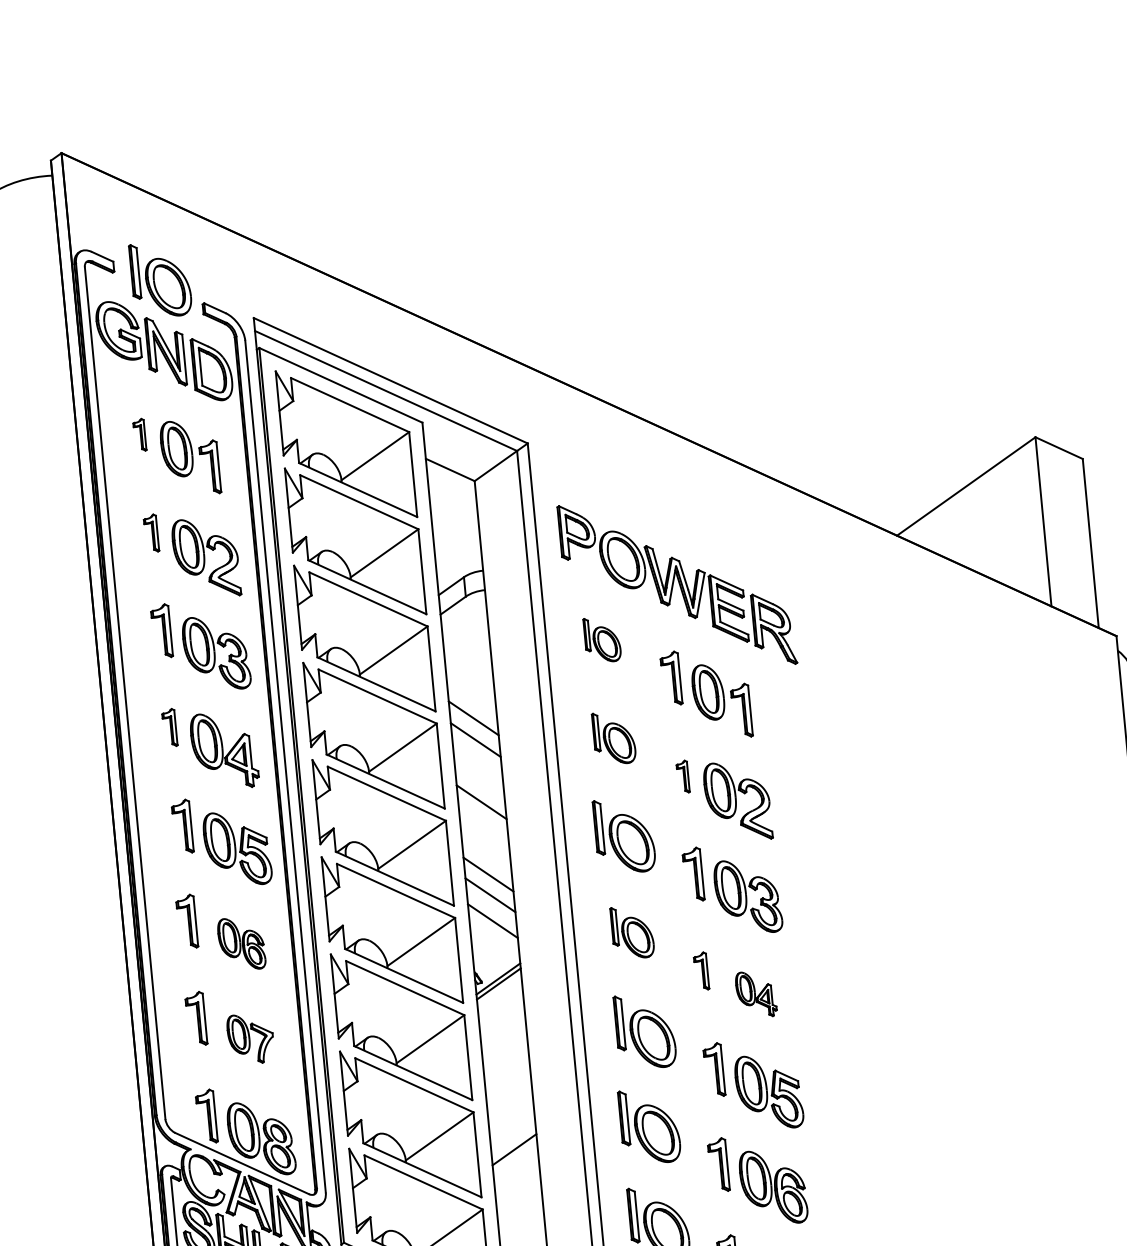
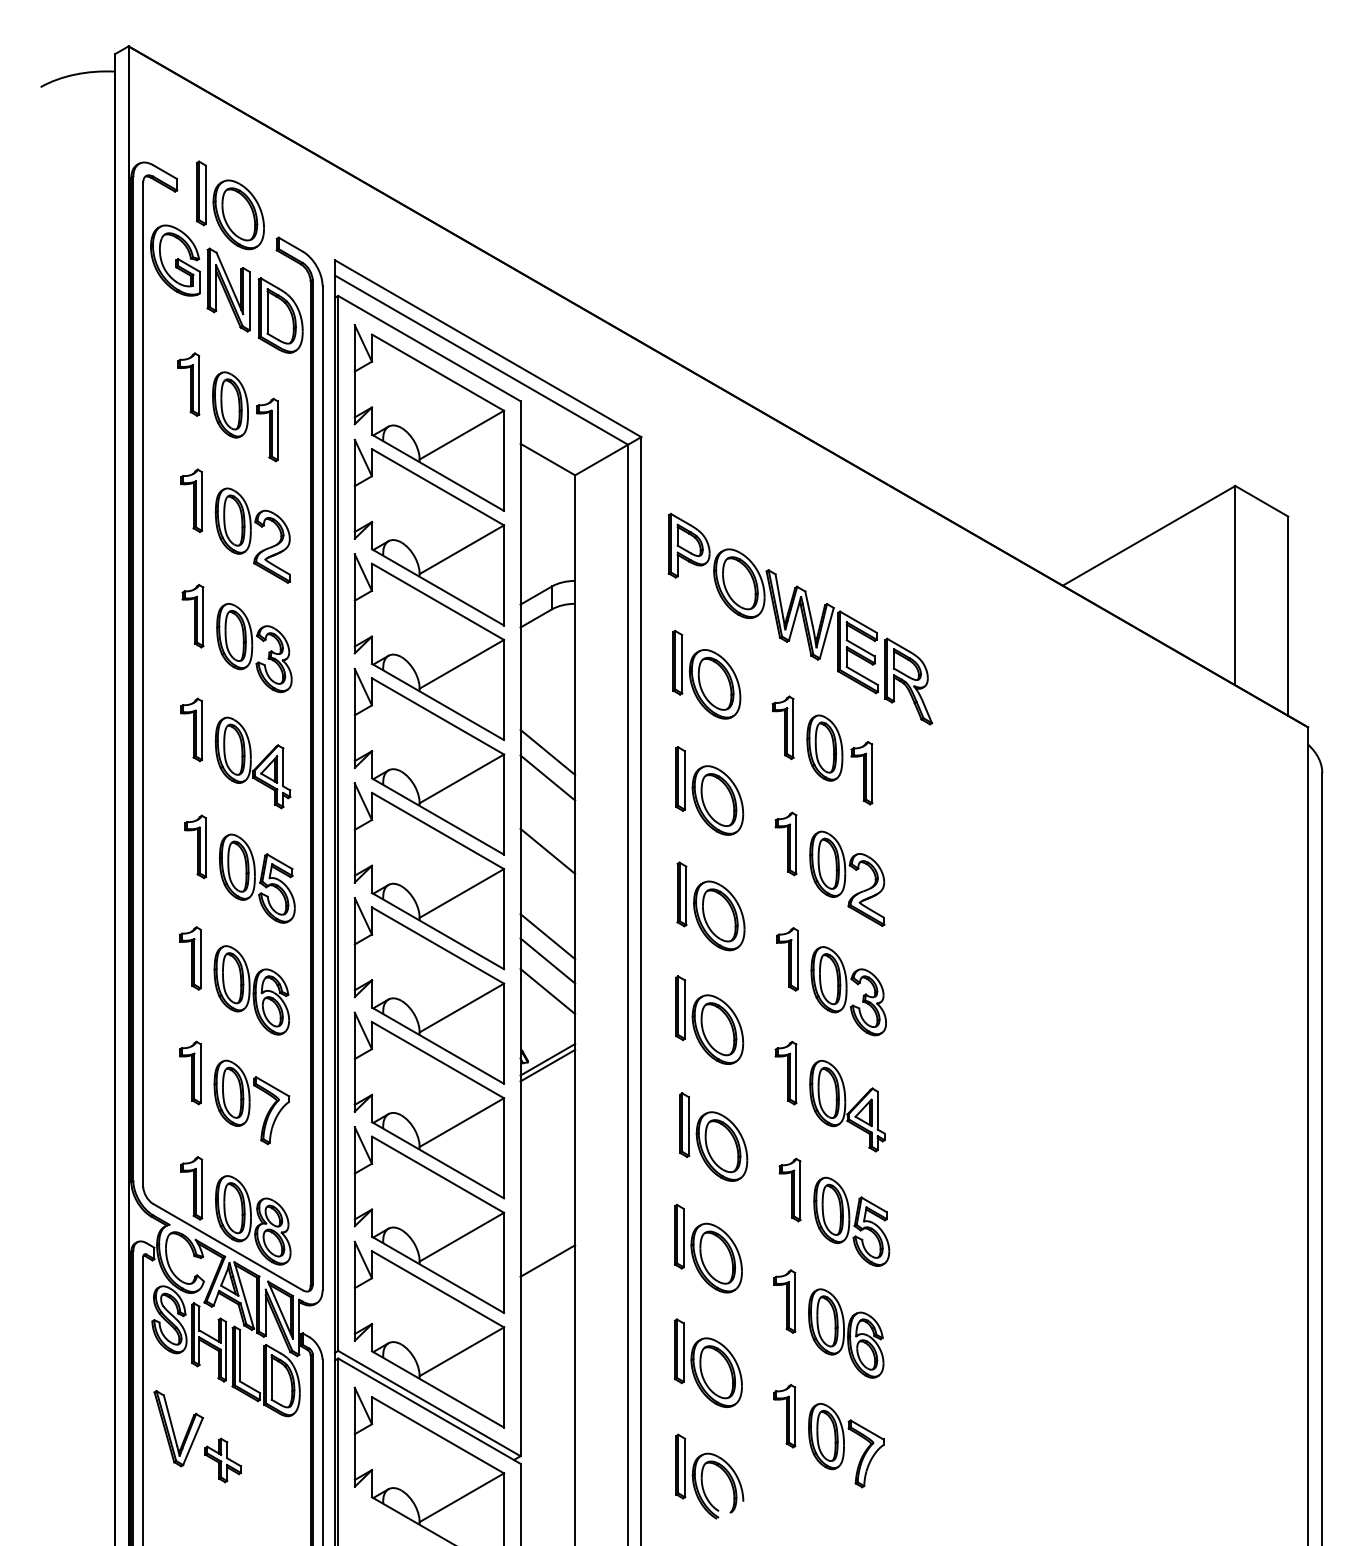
part: (139, 435) -> (188, 384), size x1.67
part: (151, 533) -> (191, 500), size x1.43
part: (602, 639) -> (706, 674), size x1.67
part: (169, 727) -> (191, 729), size x1.43
part: (613, 737) -> (709, 790), size x1.43
part: (682, 776) -> (785, 843), size x1.67
part: (632, 931) -> (709, 1019), size x1.43
part: (241, 944) -> (251, 990), size x1.43
part: (701, 971) -> (785, 1073), size x1.43
part: (756, 994) -> (847, 1106), size x1.67
part: (250, 1039) -> (251, 1102), size x1.43

